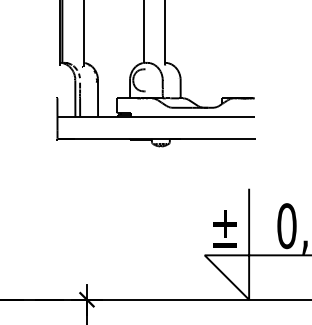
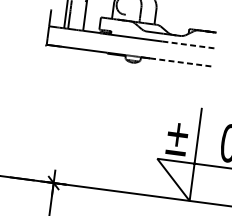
line: (223, 117) -> (188, 45), solid -> dashed
line: (218, 138) -> (181, 62), solid -> dashed

